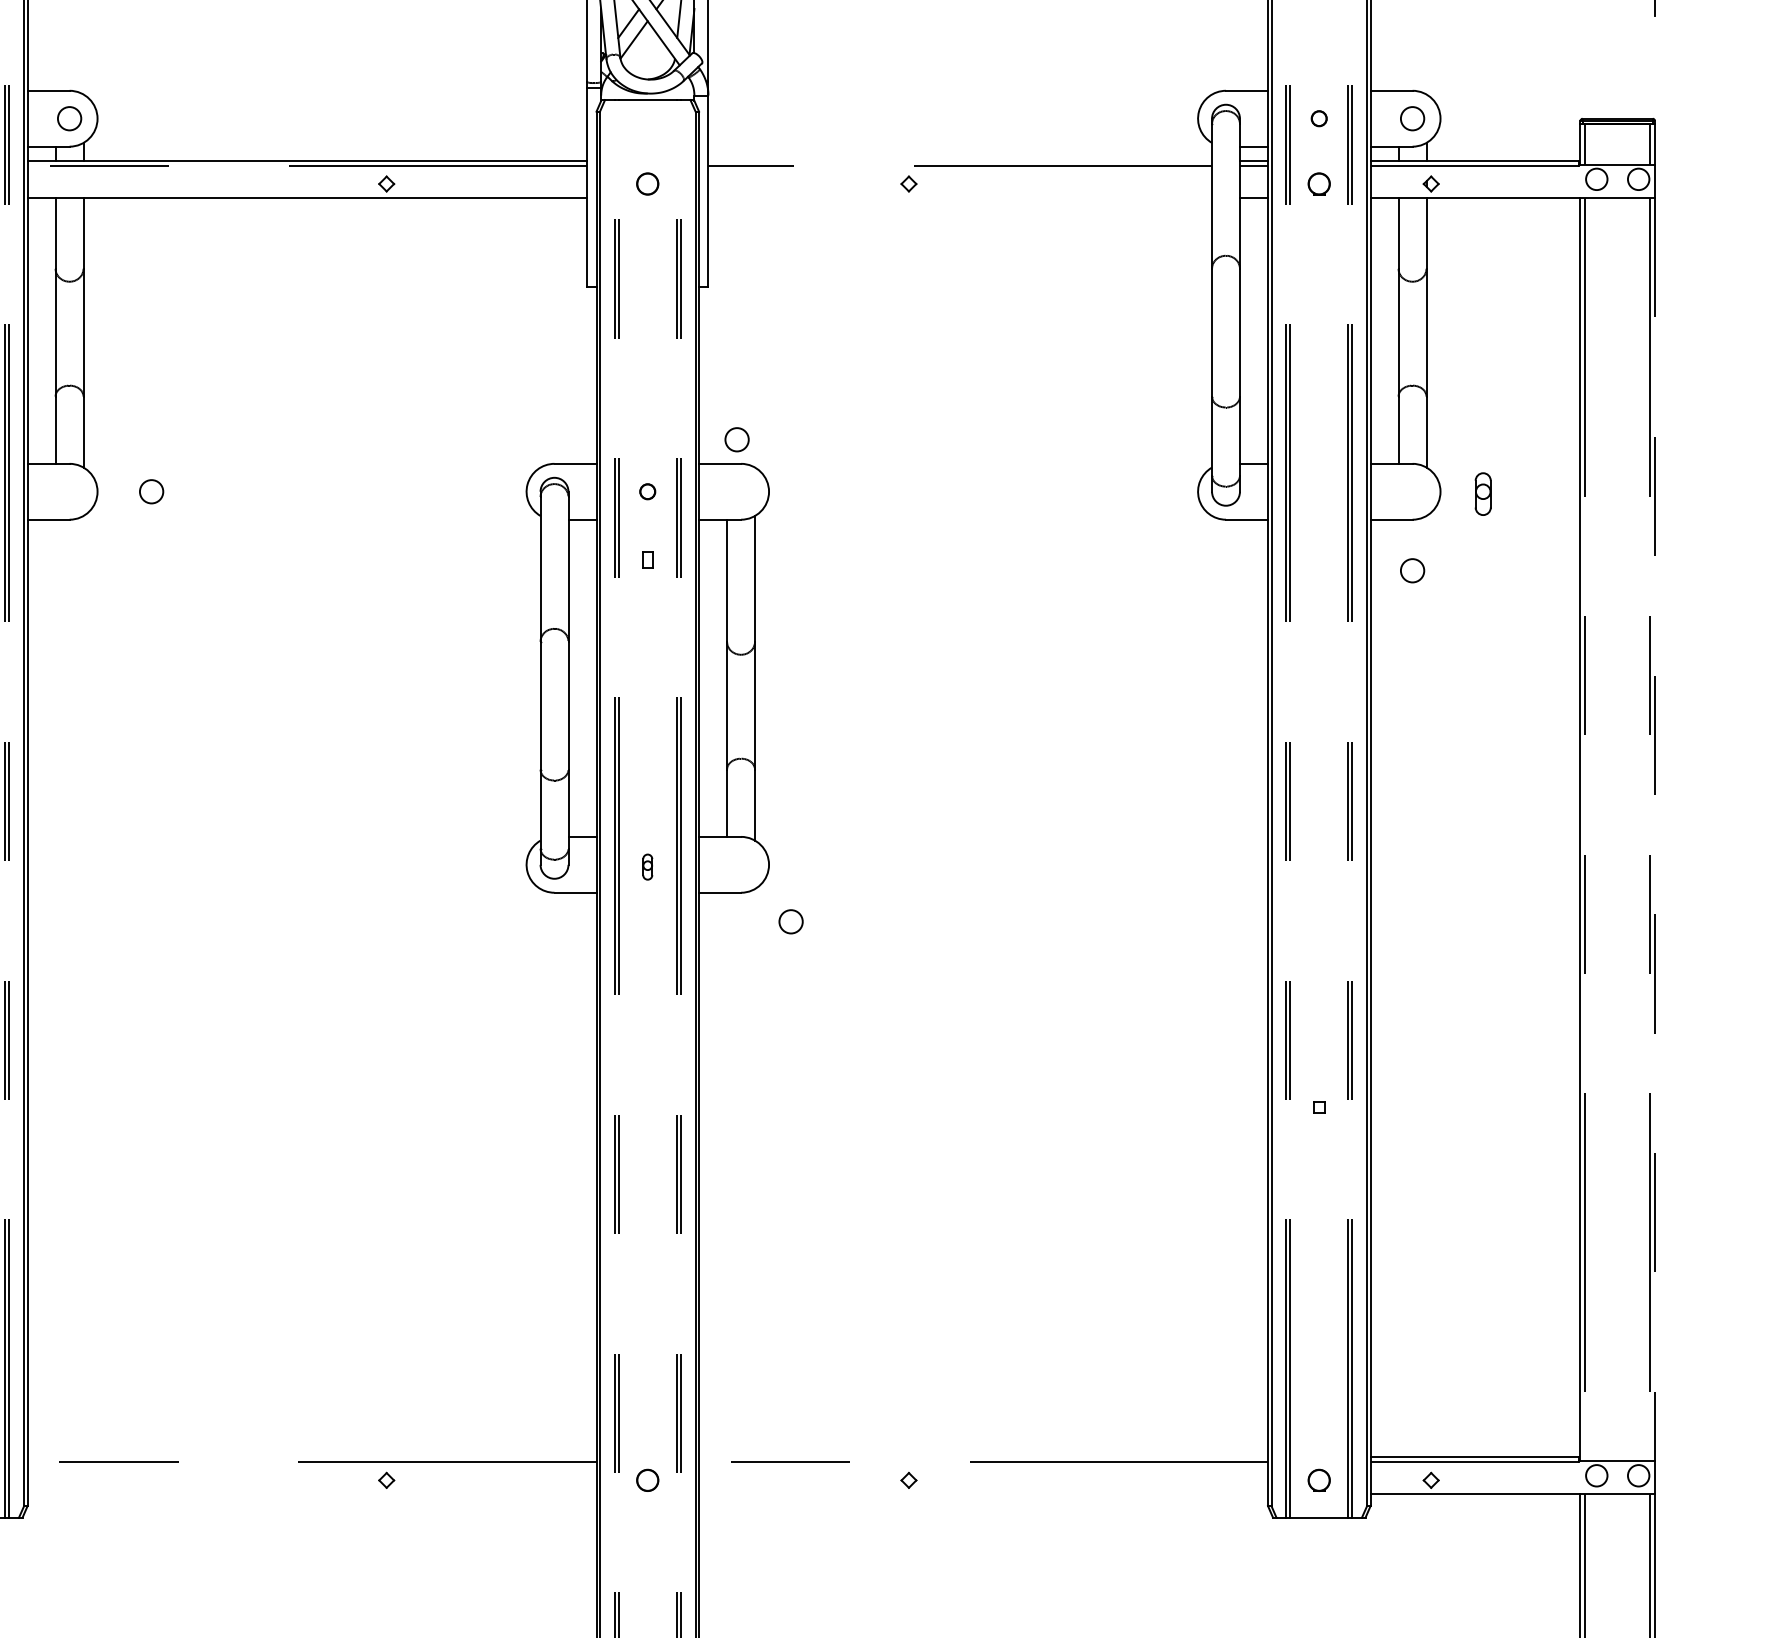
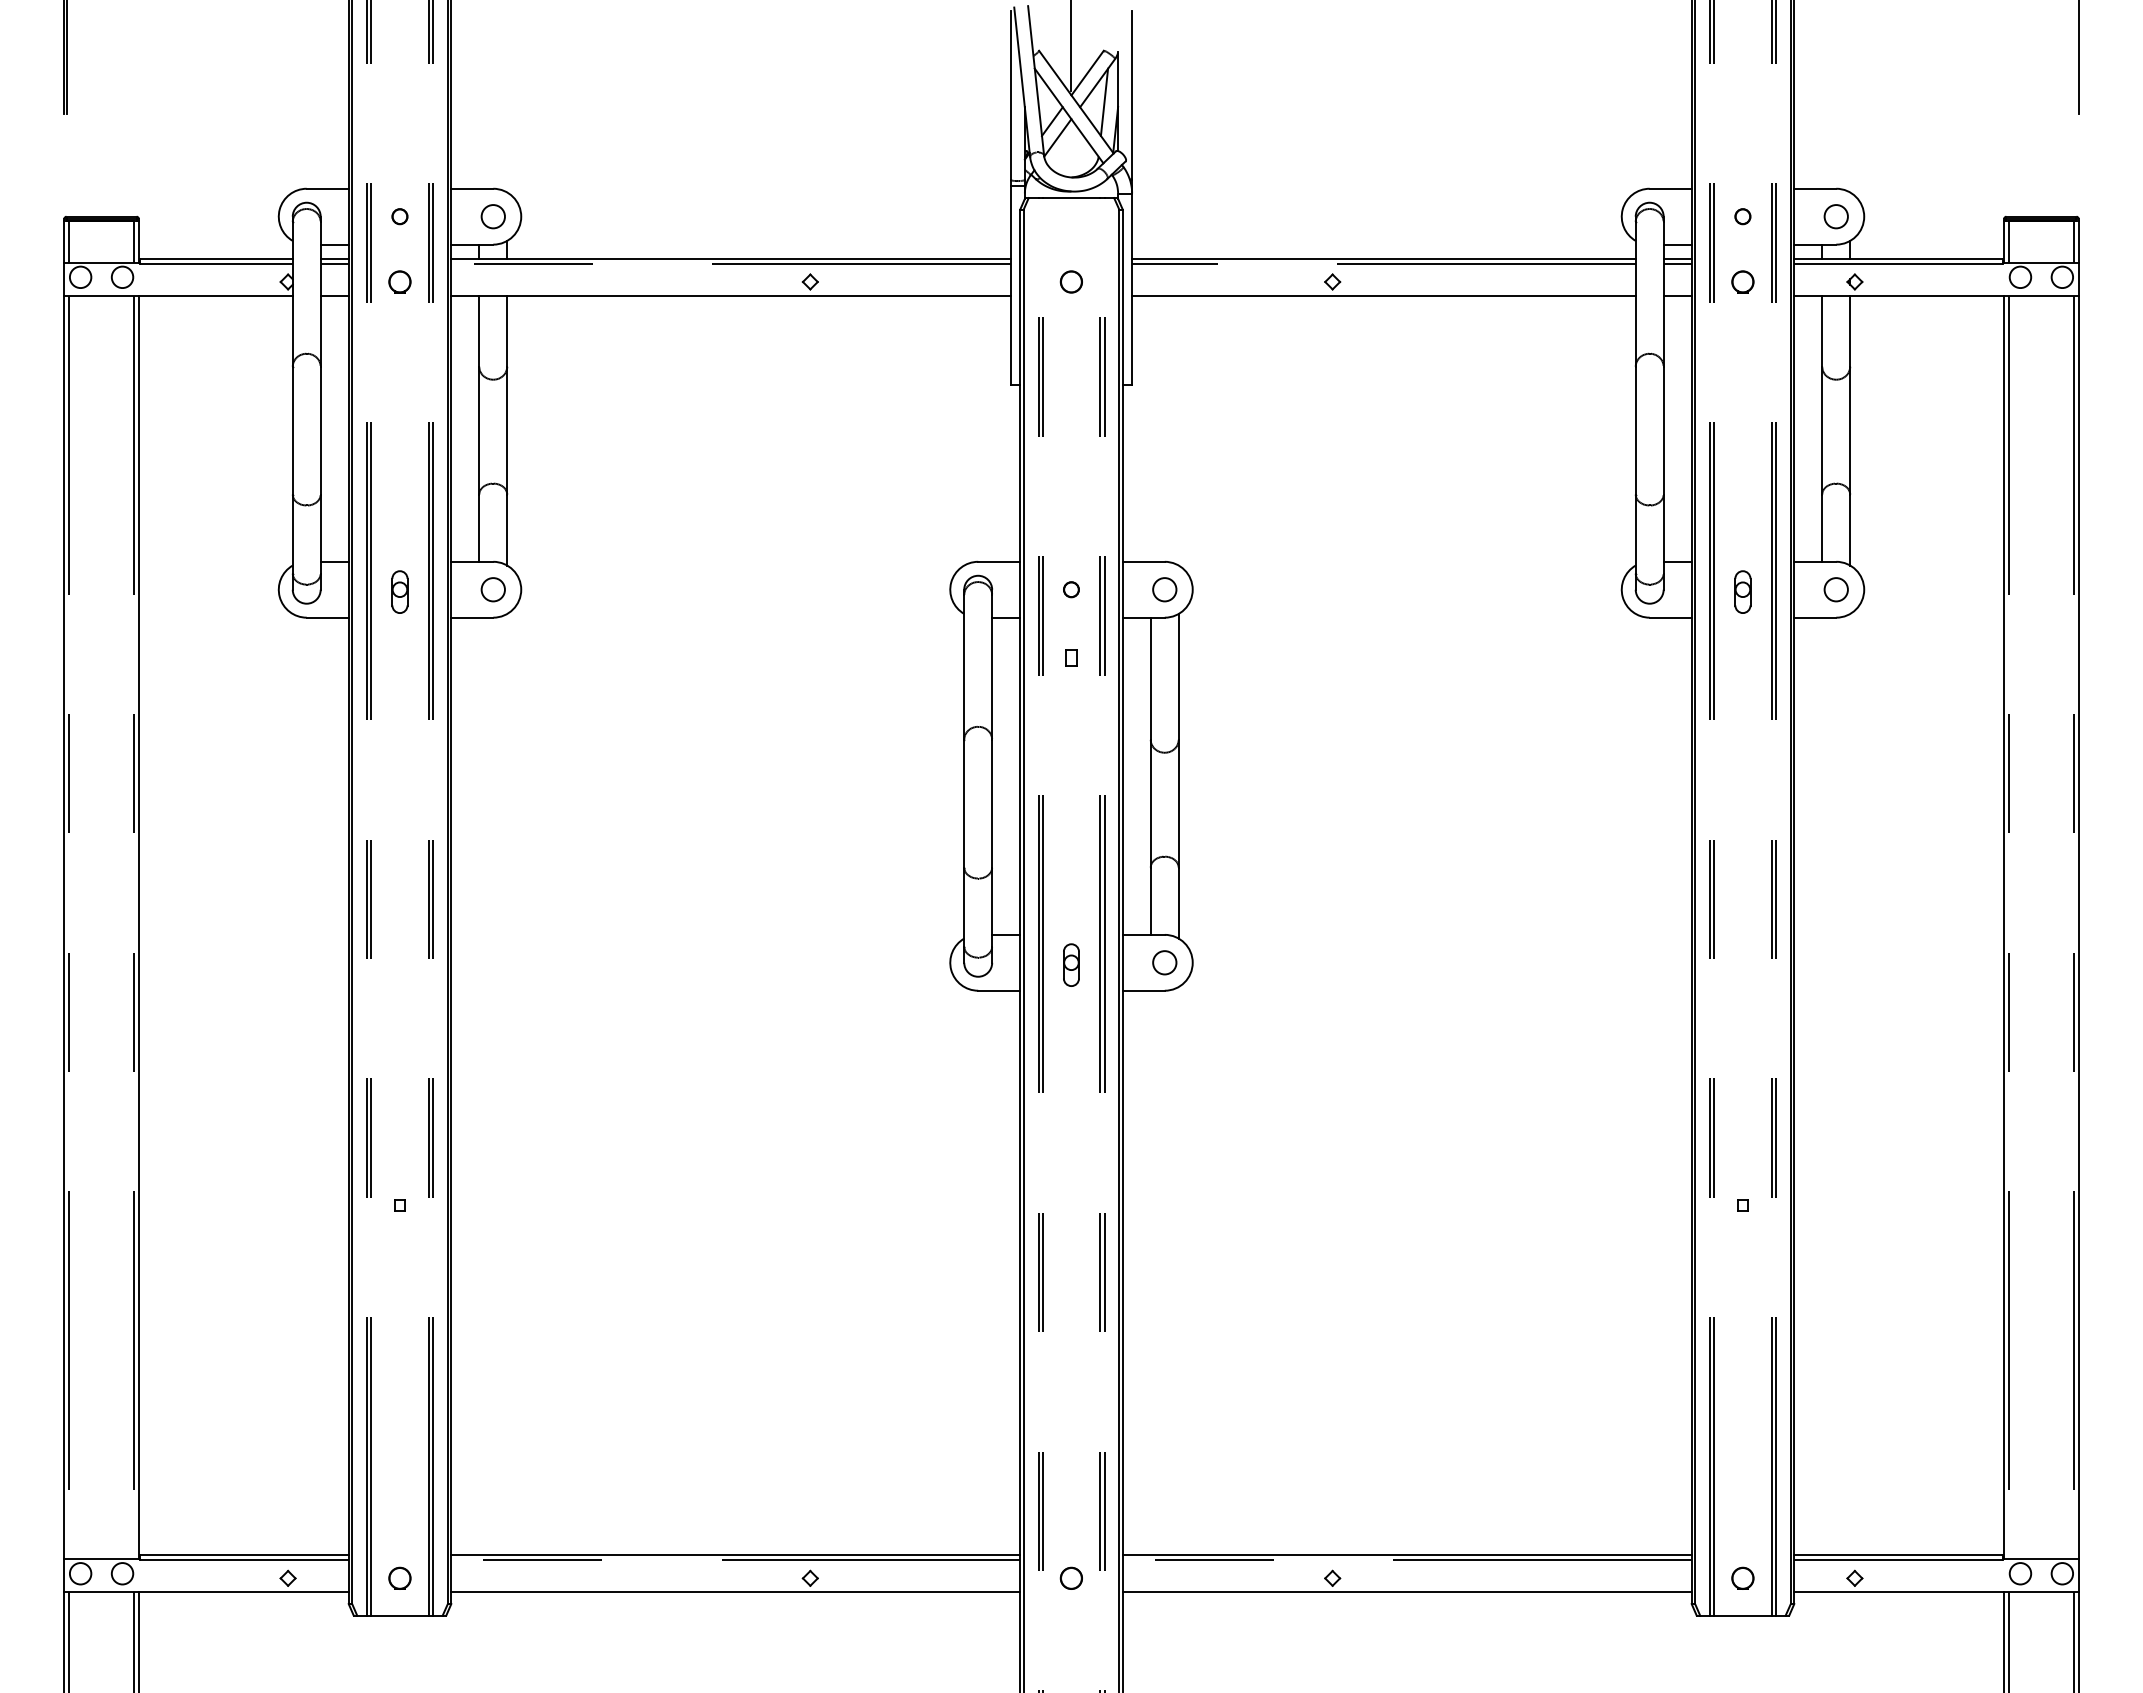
line: (959, 160) -> (1383, 258), added
line: (959, 198) -> (1383, 296), added
circle: (736, 439) -> (1164, 589), moved
circle: (150, 491) -> (492, 589), moved
part: (1482, 493) -> (1742, 591), moved
circle: (1411, 570) -> (1835, 589), moved
line: (1654, 830) -> (2078, 928), dashed -> solid
part: (647, 866) -> (1071, 964), size x1.67
circle: (790, 921) -> (1164, 962), moved
line: (311, 1457) -> (735, 1555), added
line: (982, 1457) -> (1406, 1555), added
line: (311, 1494) -> (735, 1592), added
line: (982, 1494) -> (1406, 1592), added

